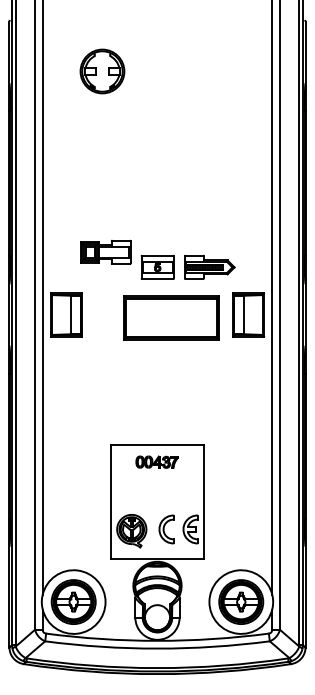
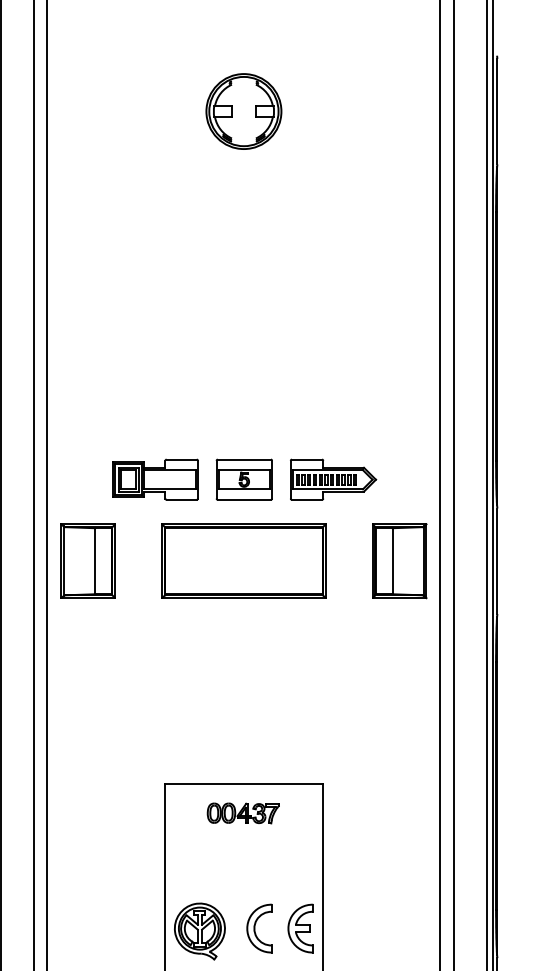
part: (102, 71) -> (243, 111), moved
part: (105, 251) -> (154, 478), moved
part: (171, 317) -> (243, 560), moved

